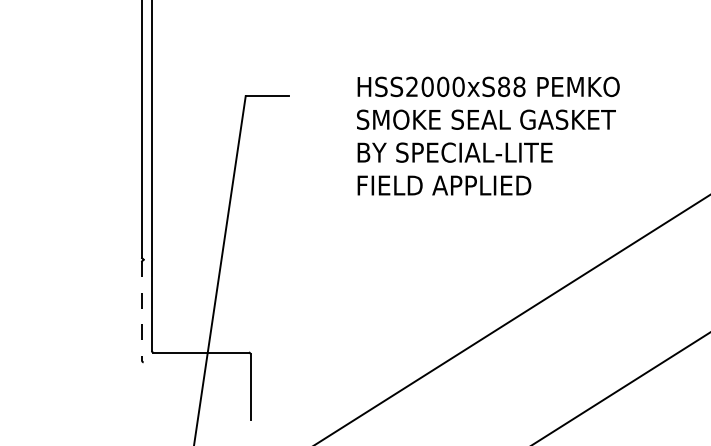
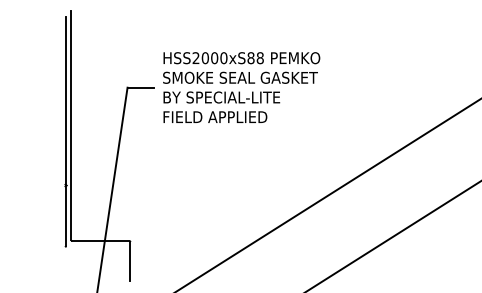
text: (488, 135) -> (241, 87), moved
line: (141, 311) -> (65, 216), dashed -> solid

